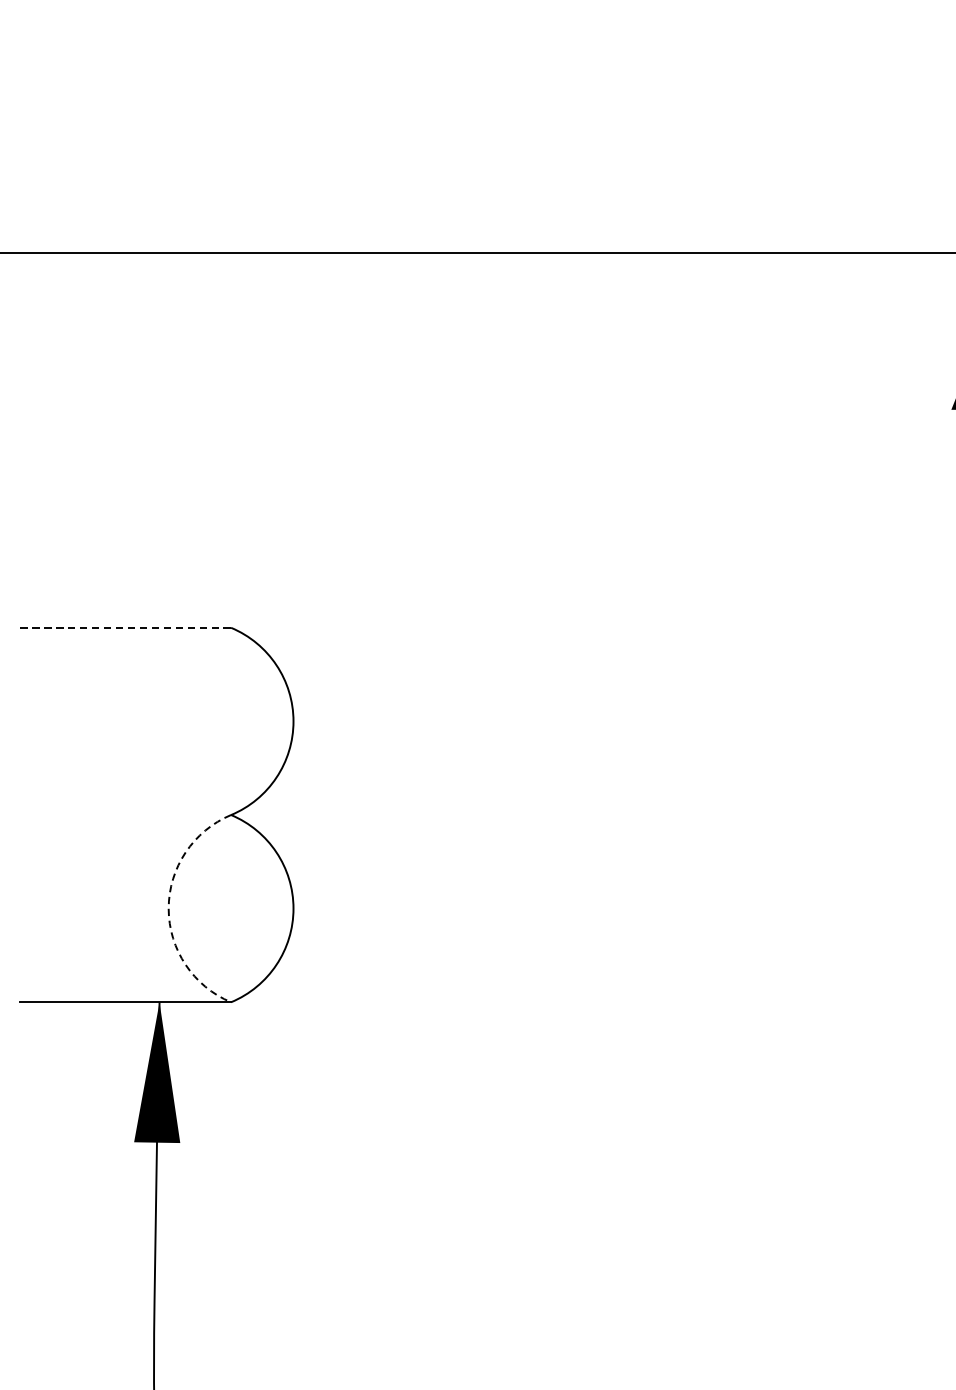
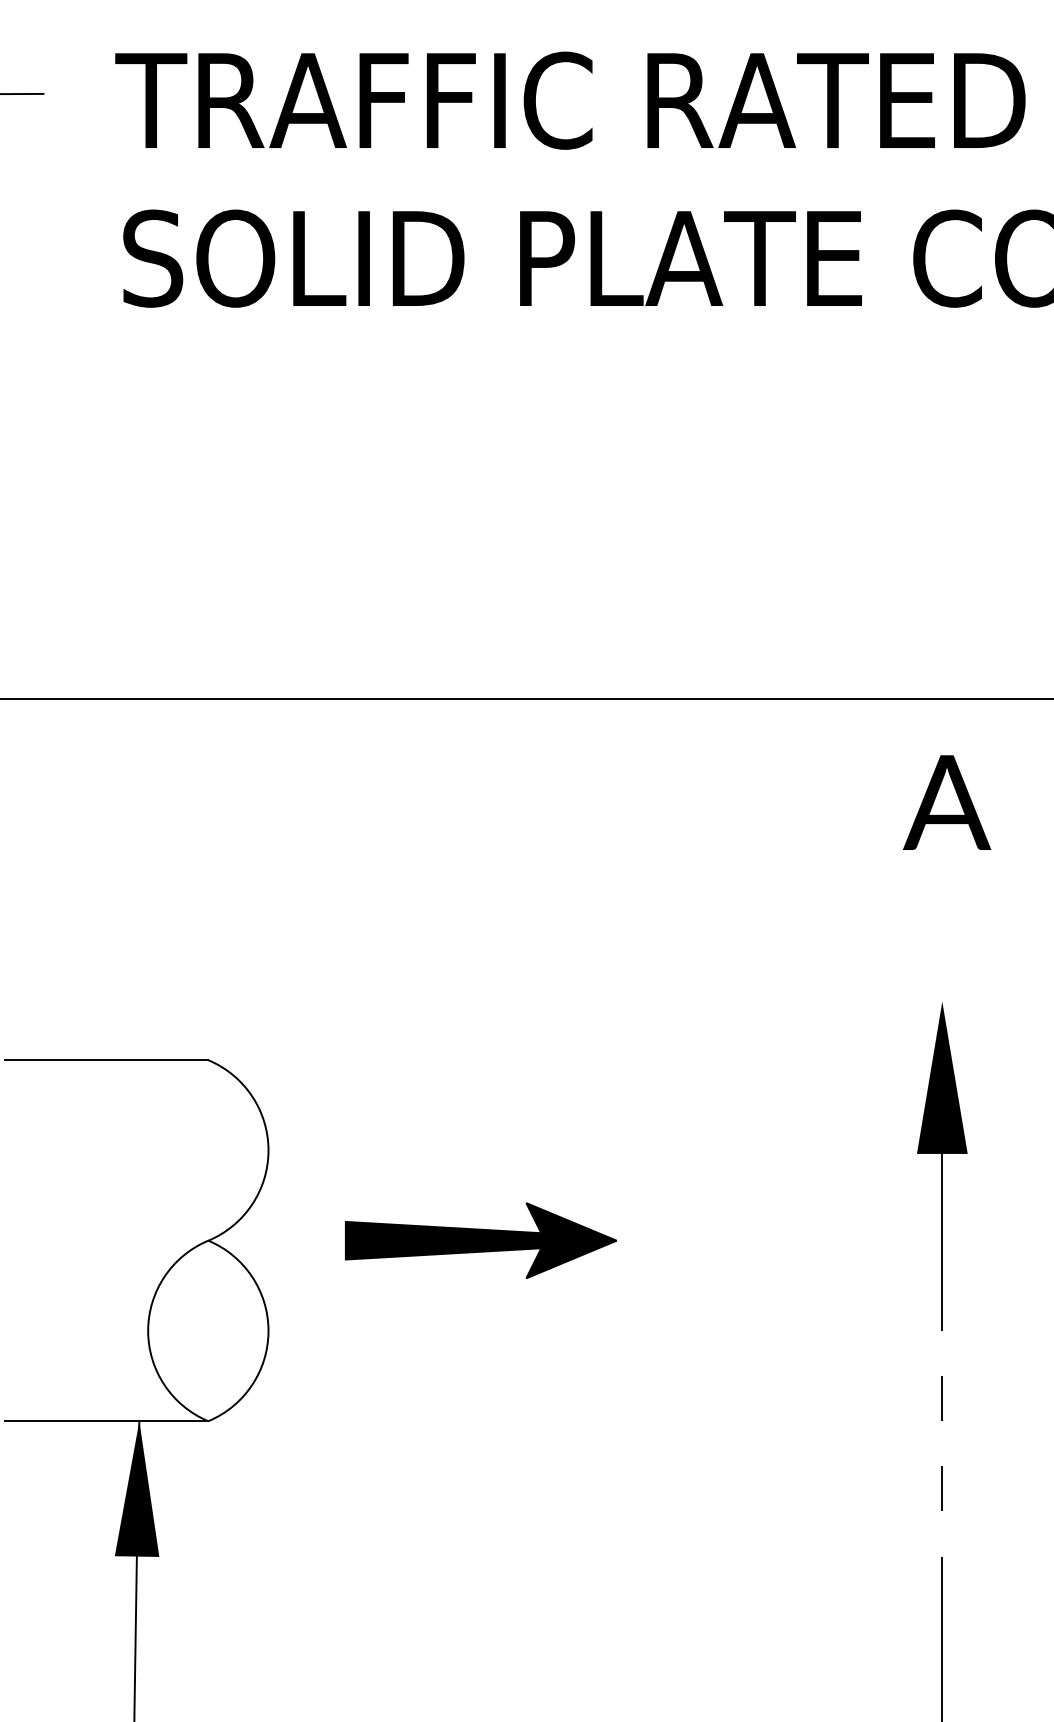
line: (125, 628) -> (106, 1060), dashed -> solid
part: (513, 814) -> (480, 1240), added
arc: (169, 908) -> (148, 1330), dashed -> solid

